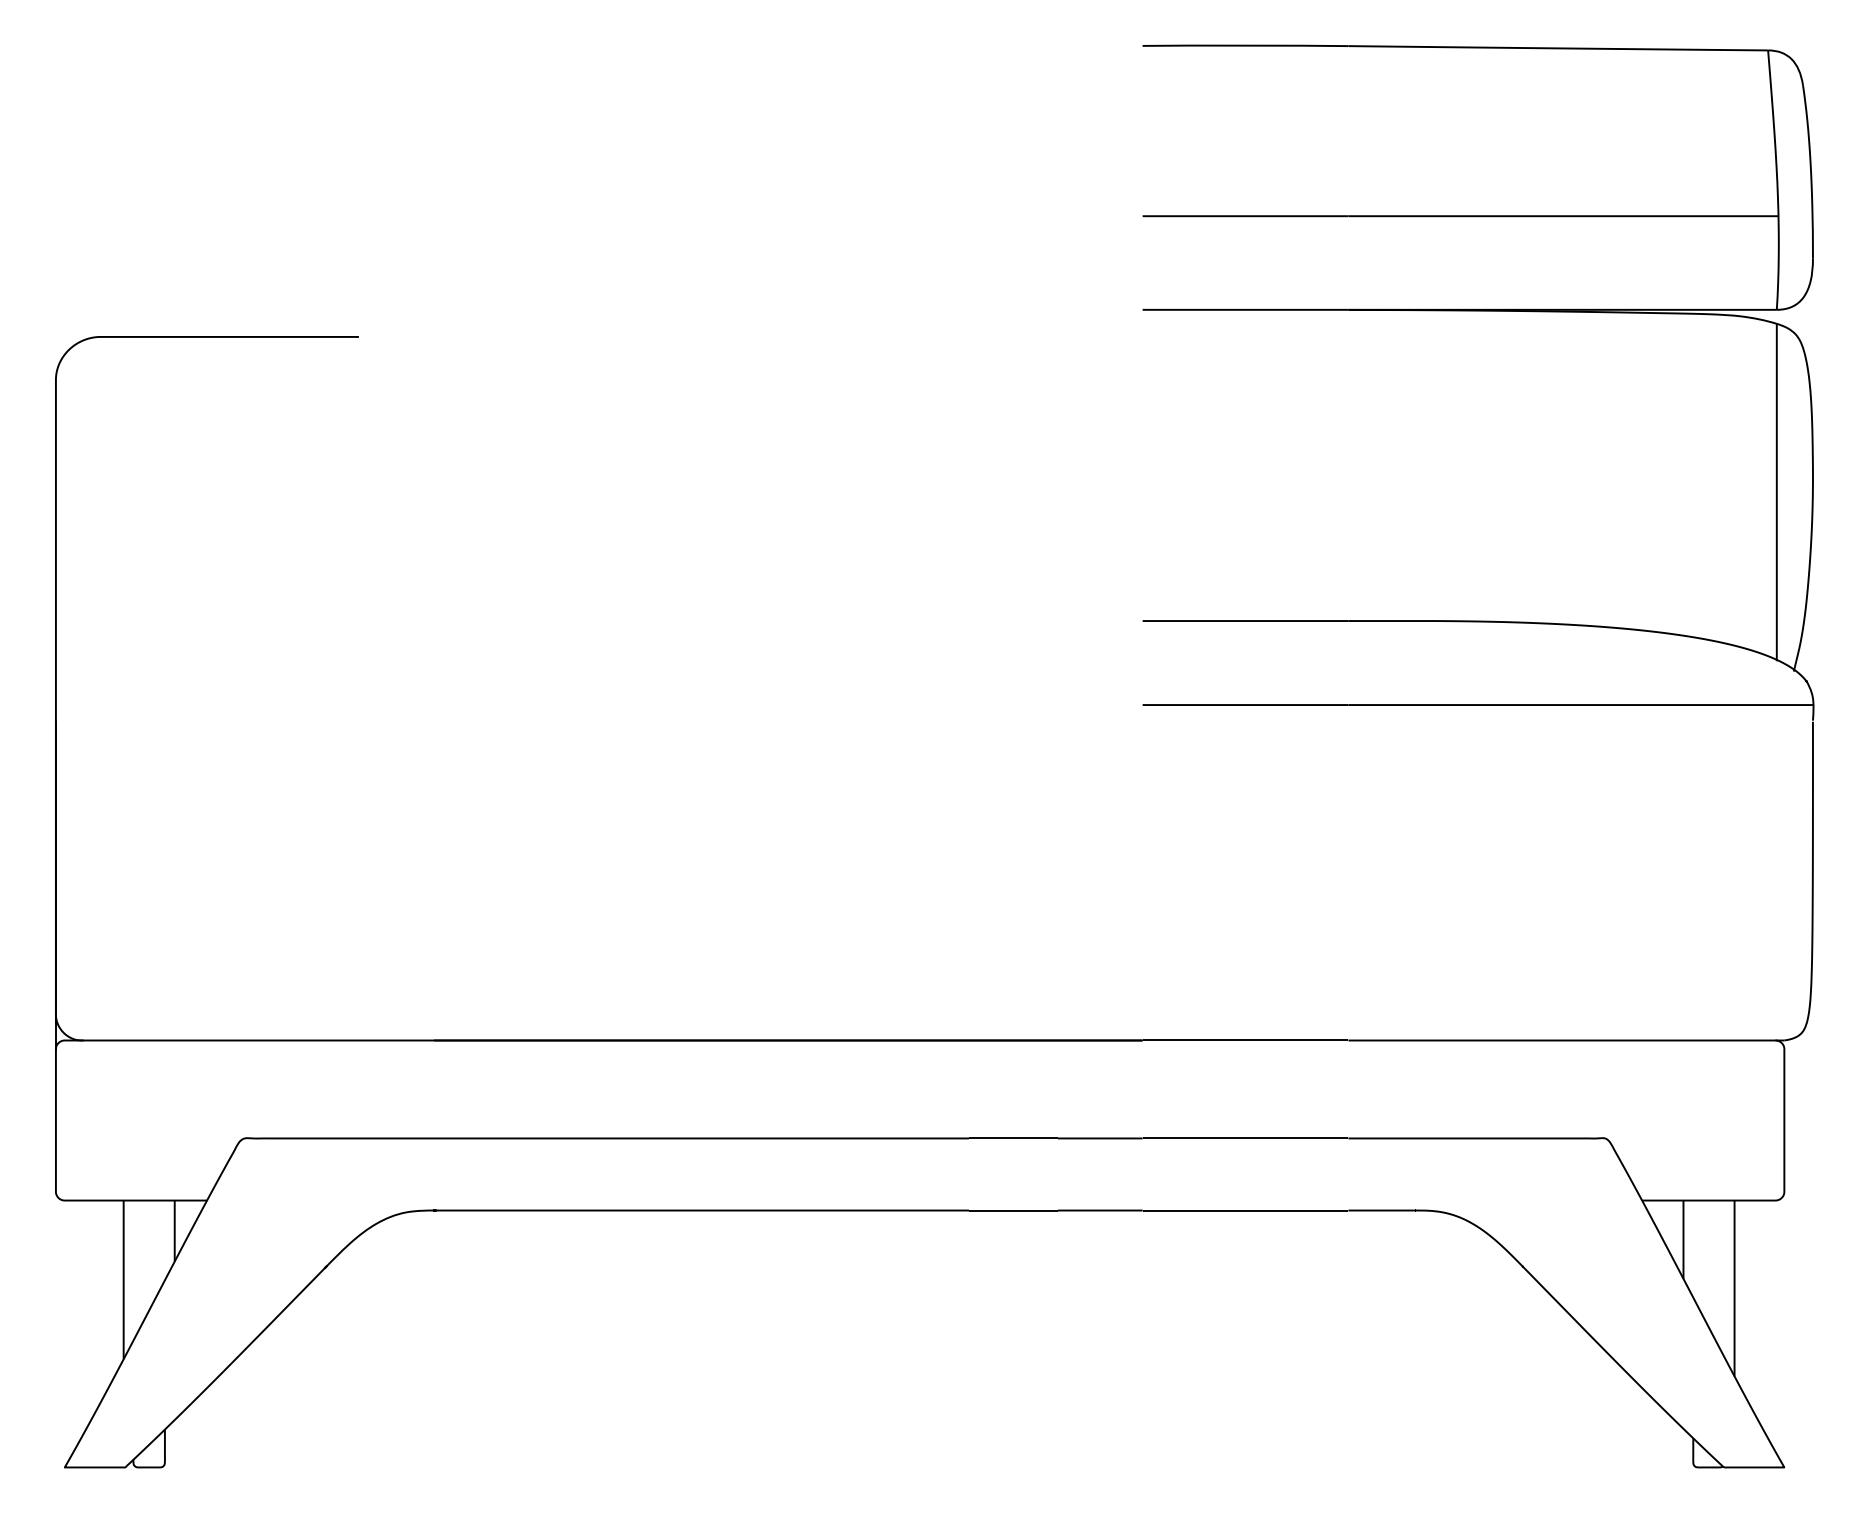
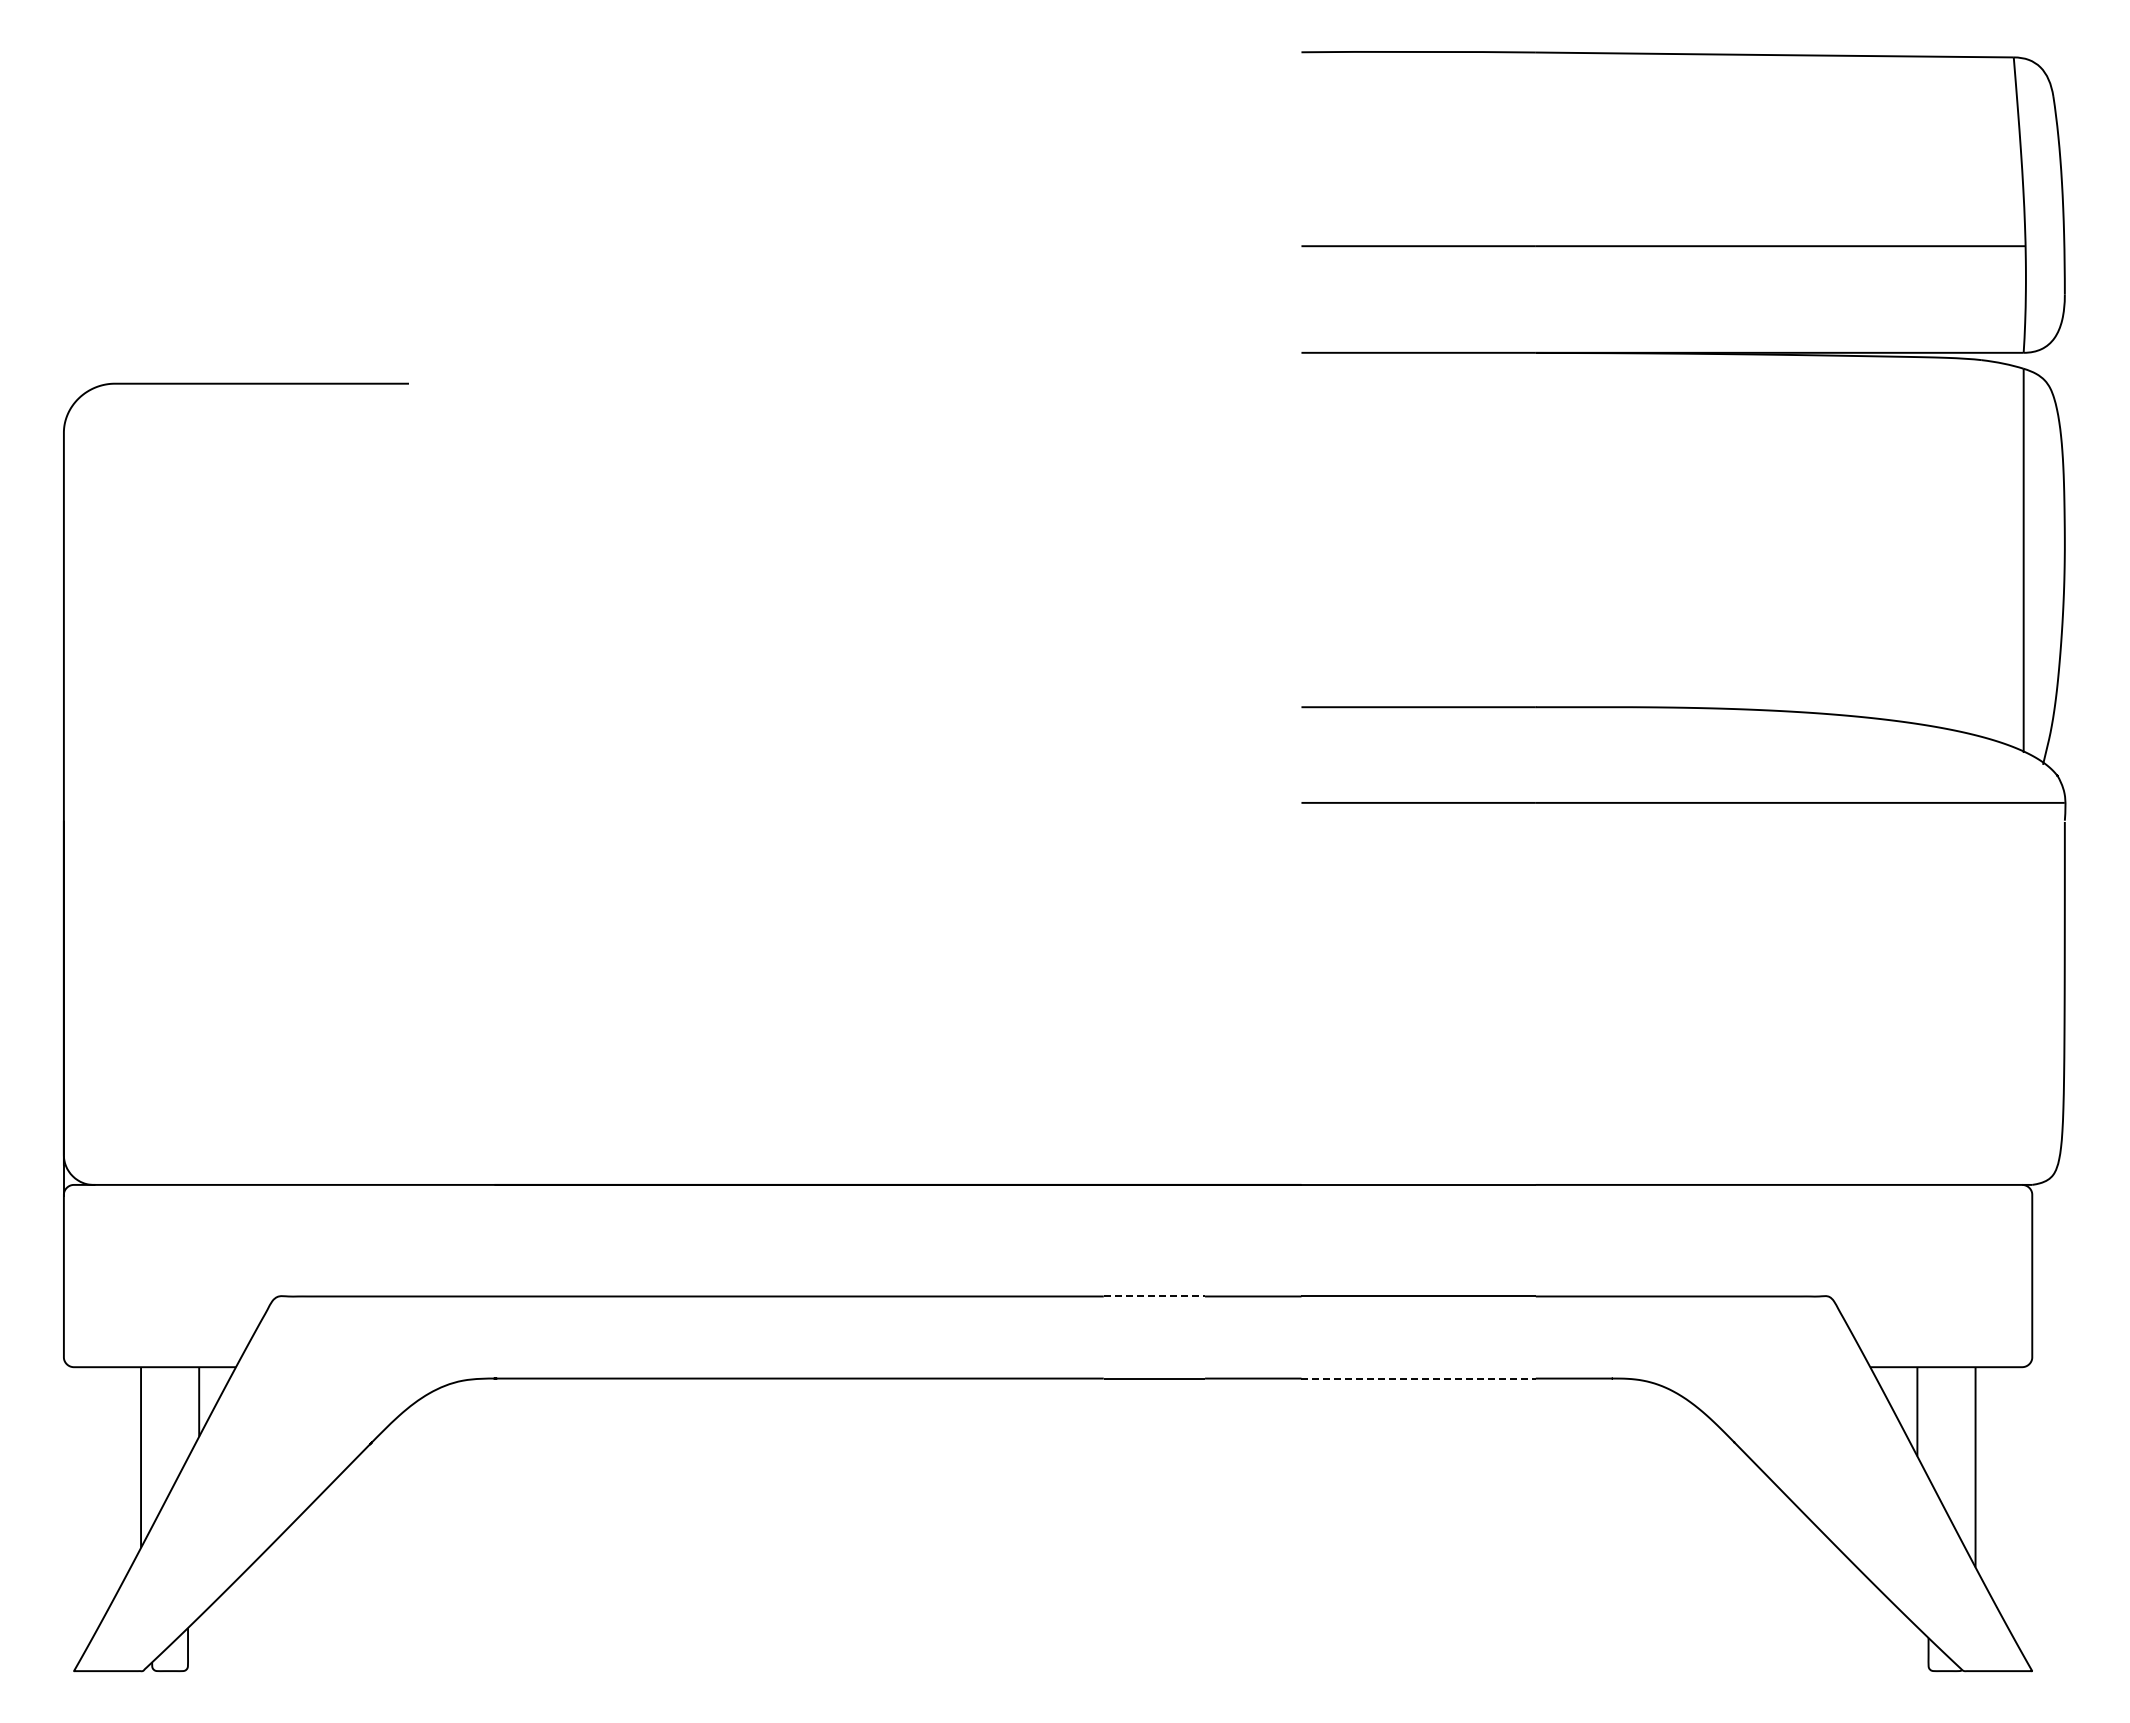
line: (1013, 1138) -> (1154, 1296), solid -> dashed
line: (1246, 1210) -> (1419, 1378), solid -> dashed

